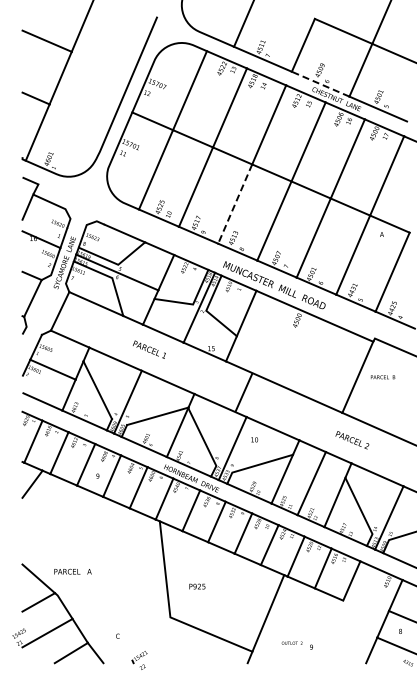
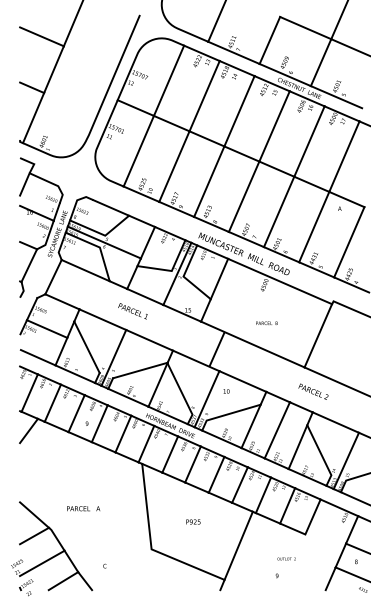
line: (320, 84) -> (285, 75), dashed -> solid
line: (235, 204) -> (209, 182), dashed -> solid
text: (382, 377) -> (266, 323), moved
text: (72, 571) -> (83, 508), moved
text: (197, 586) -> (193, 521), moved
text: (291, 642) -> (286, 558), moved
part: (139, 660) -> (26, 587), moved

